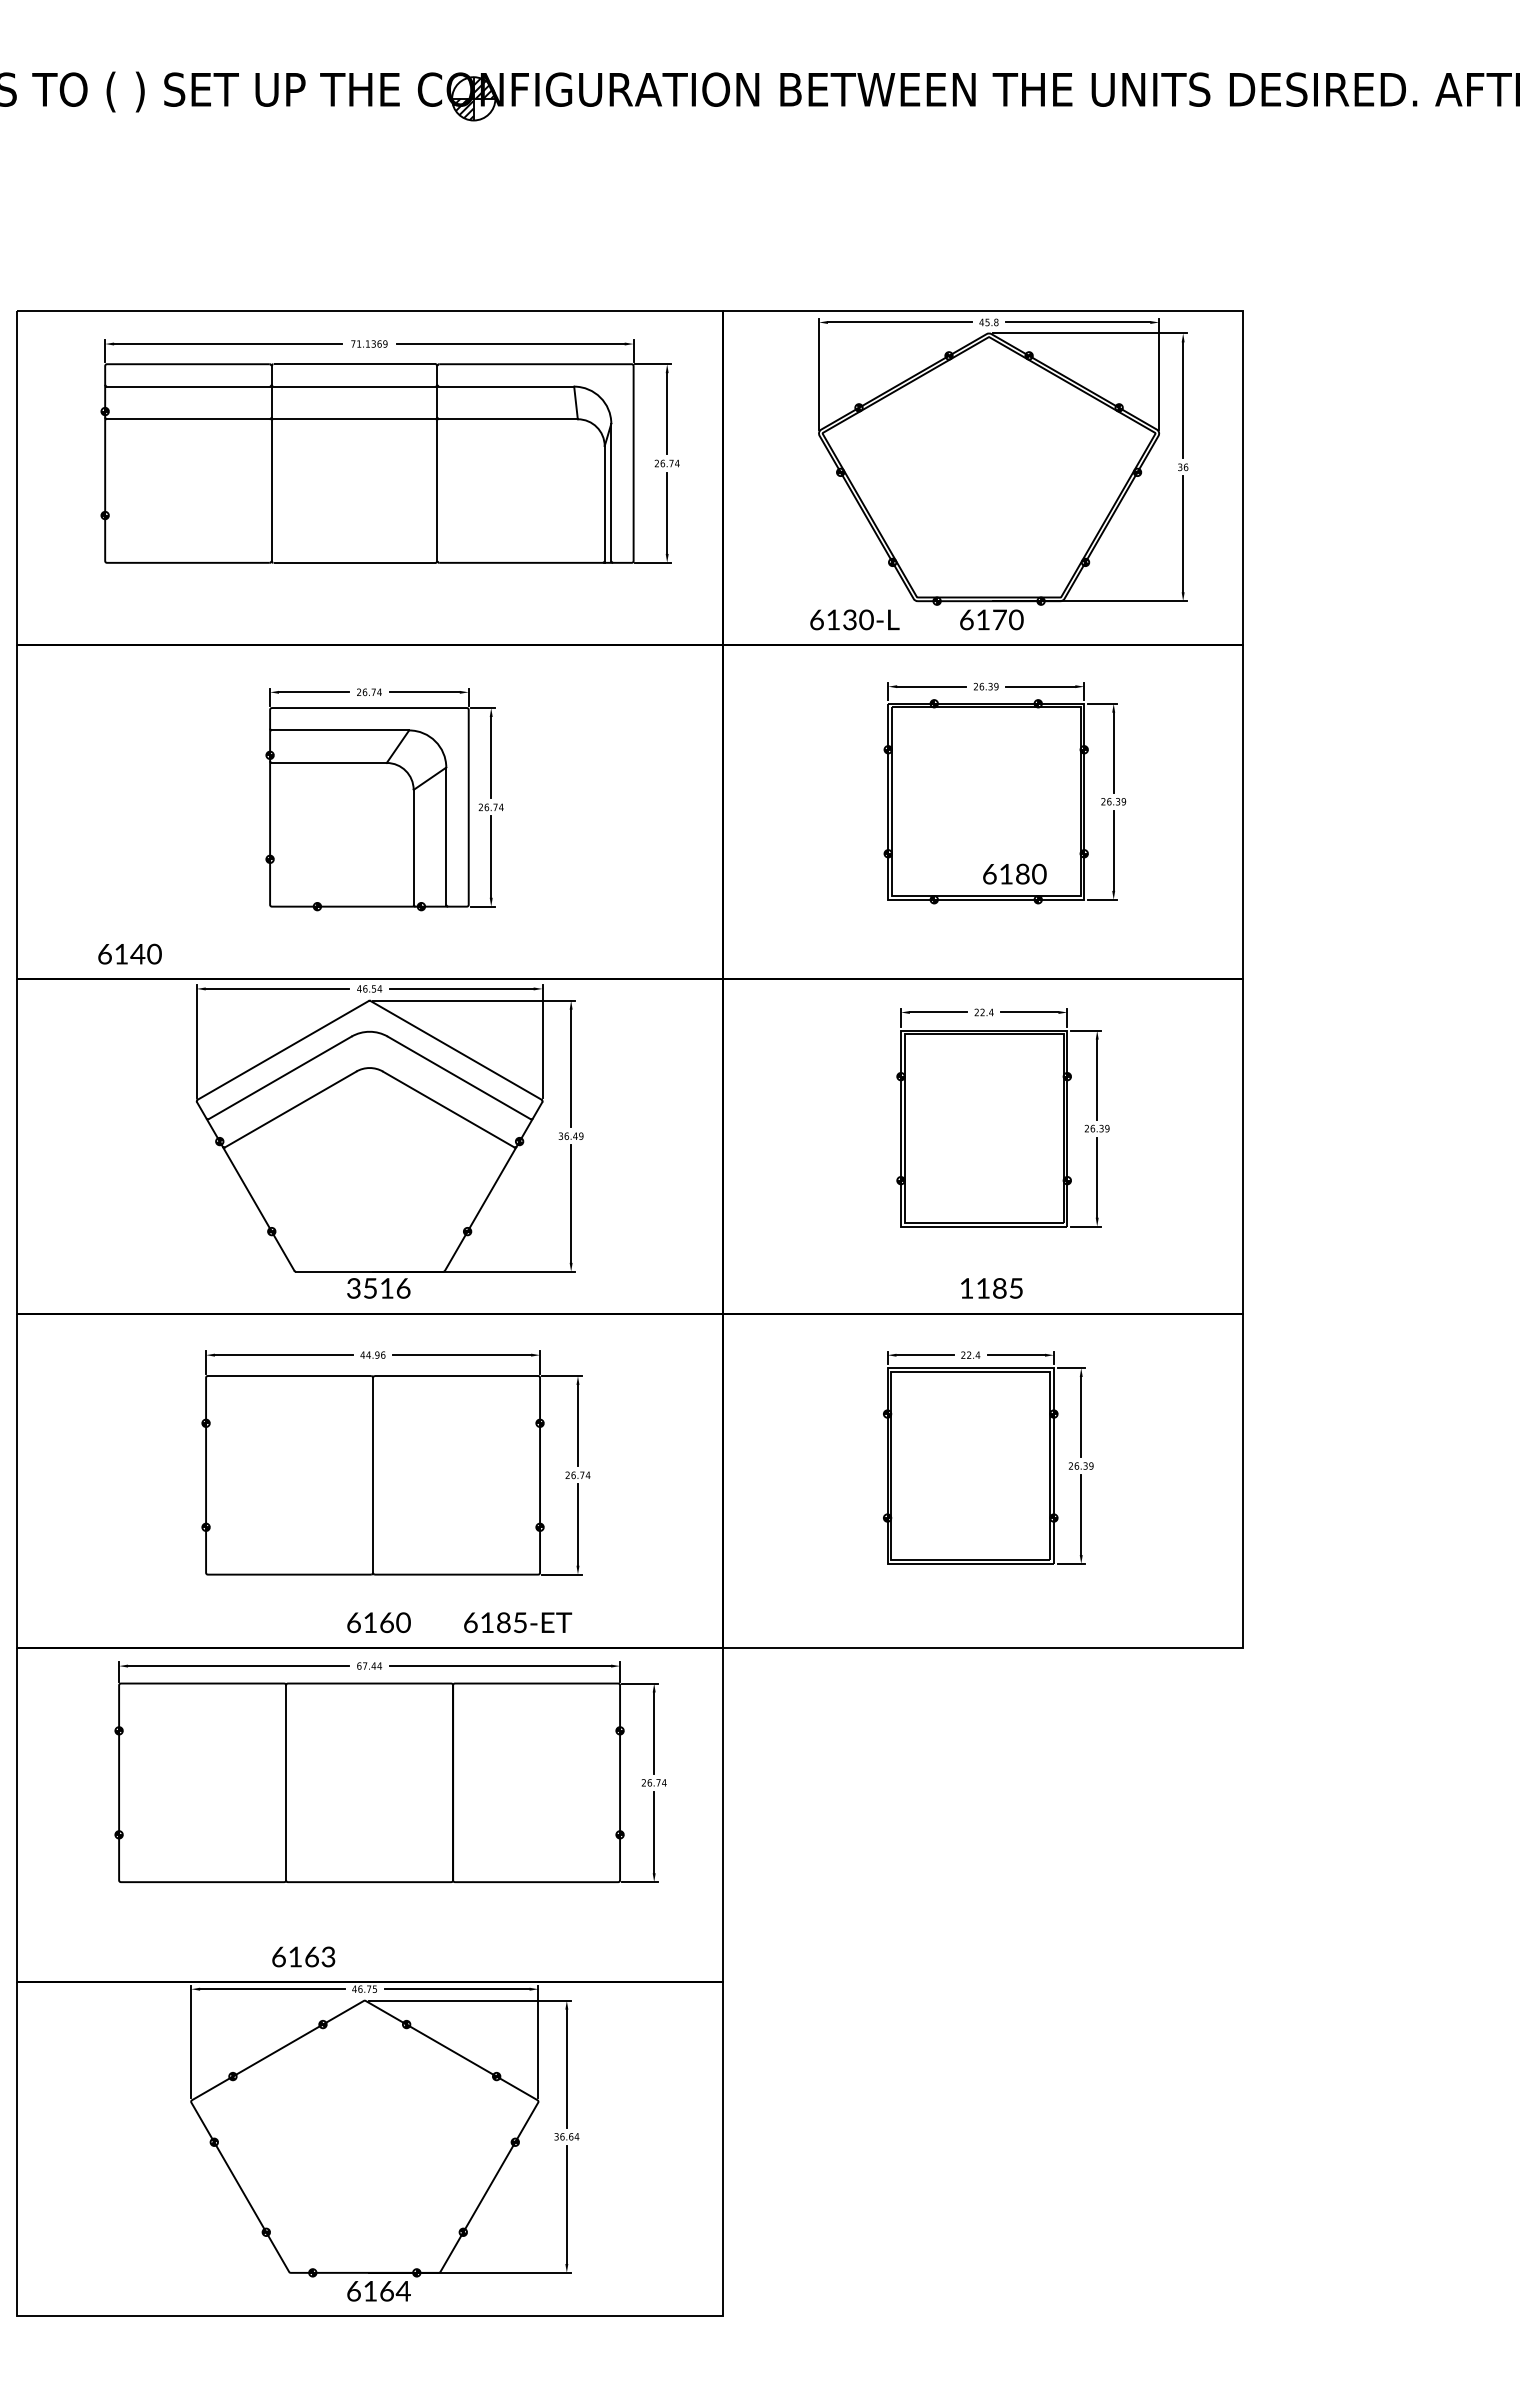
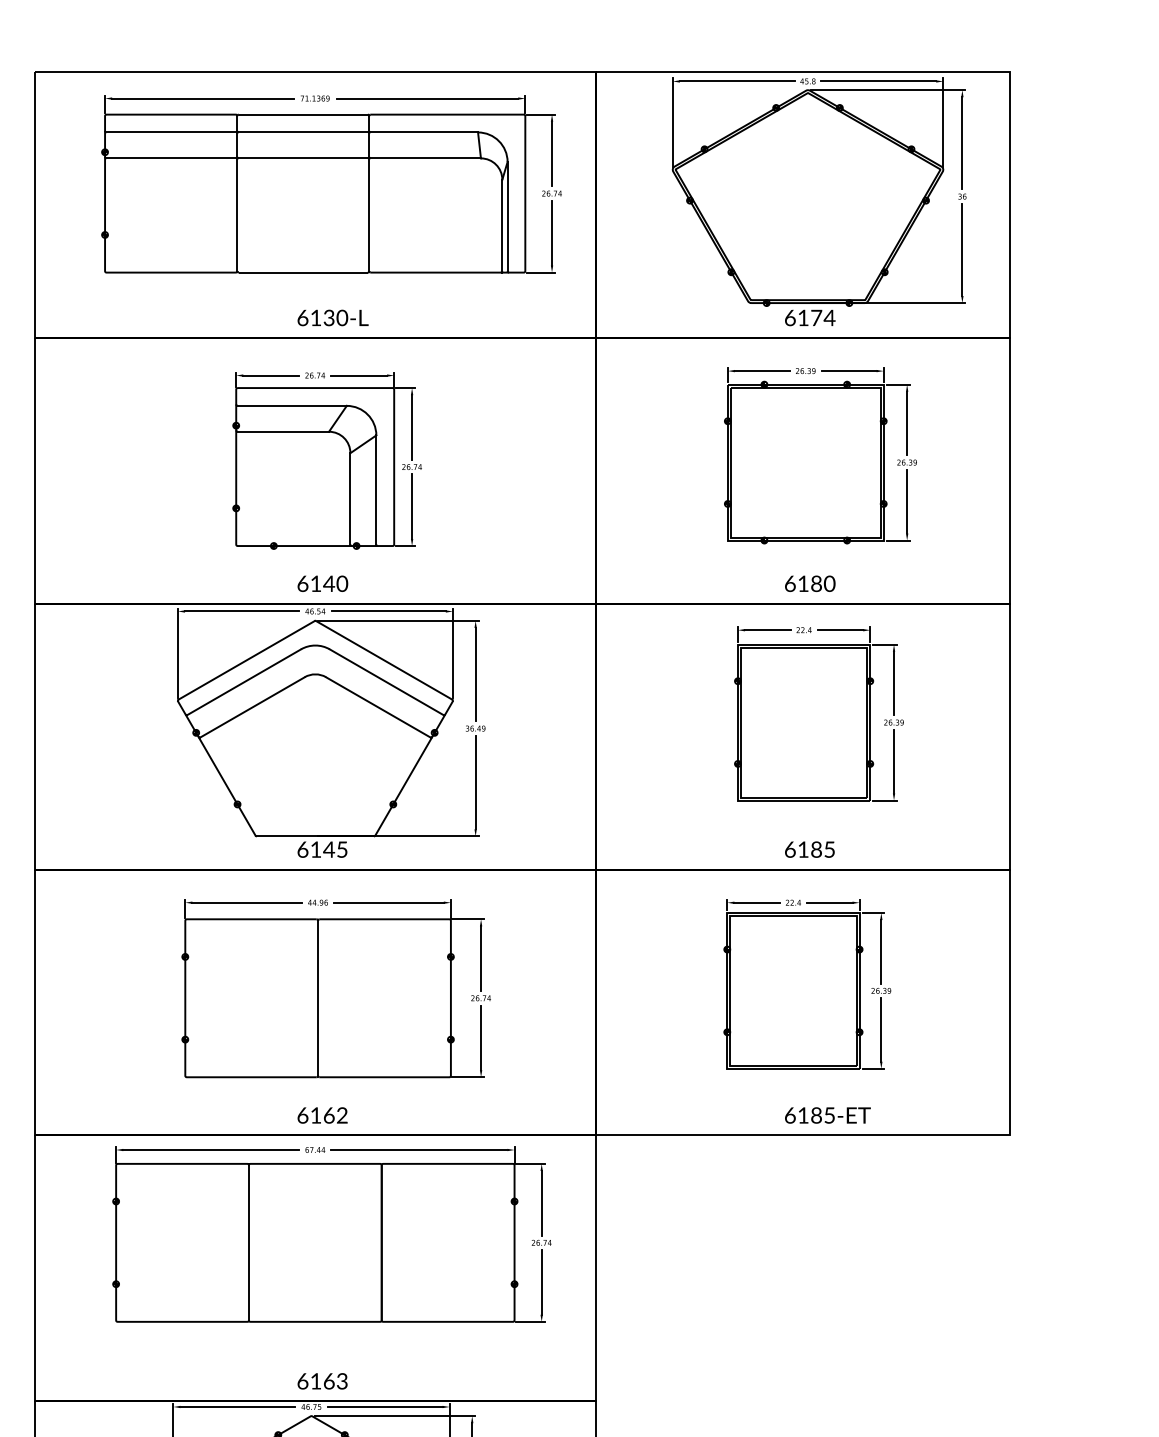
text: (854, 619) -> (332, 317), moved
text: (1015, 619) -> (829, 317), 6170 -> 6174
text: (1014, 873) -> (809, 583), moved
text: (129, 953) -> (322, 583), moved
text: (378, 1288) -> (322, 849), 3516 -> 6145
text: (966, 1288) -> (790, 849), 1185 -> 6185
text: (518, 1622) -> (828, 1115), moved
text: (403, 1623) -> (342, 1116), 6160 -> 6162
text: (303, 1956) -> (322, 1380), moved

